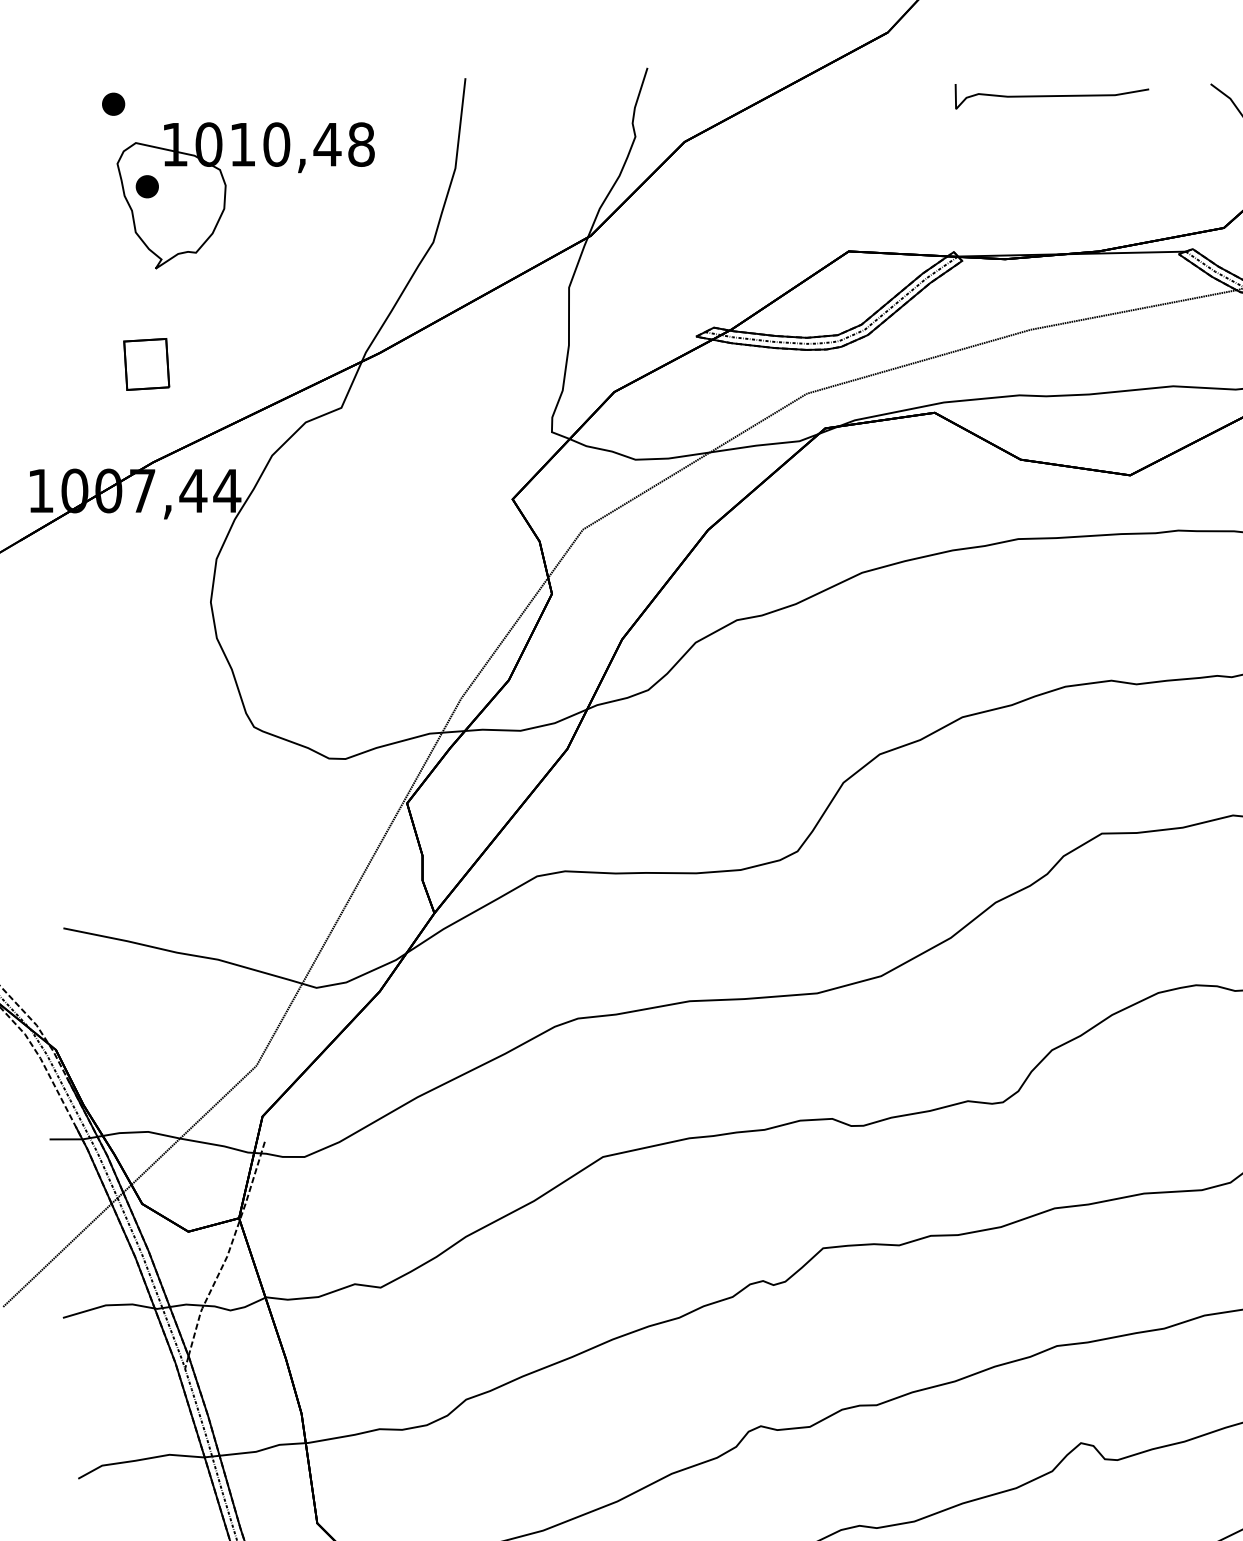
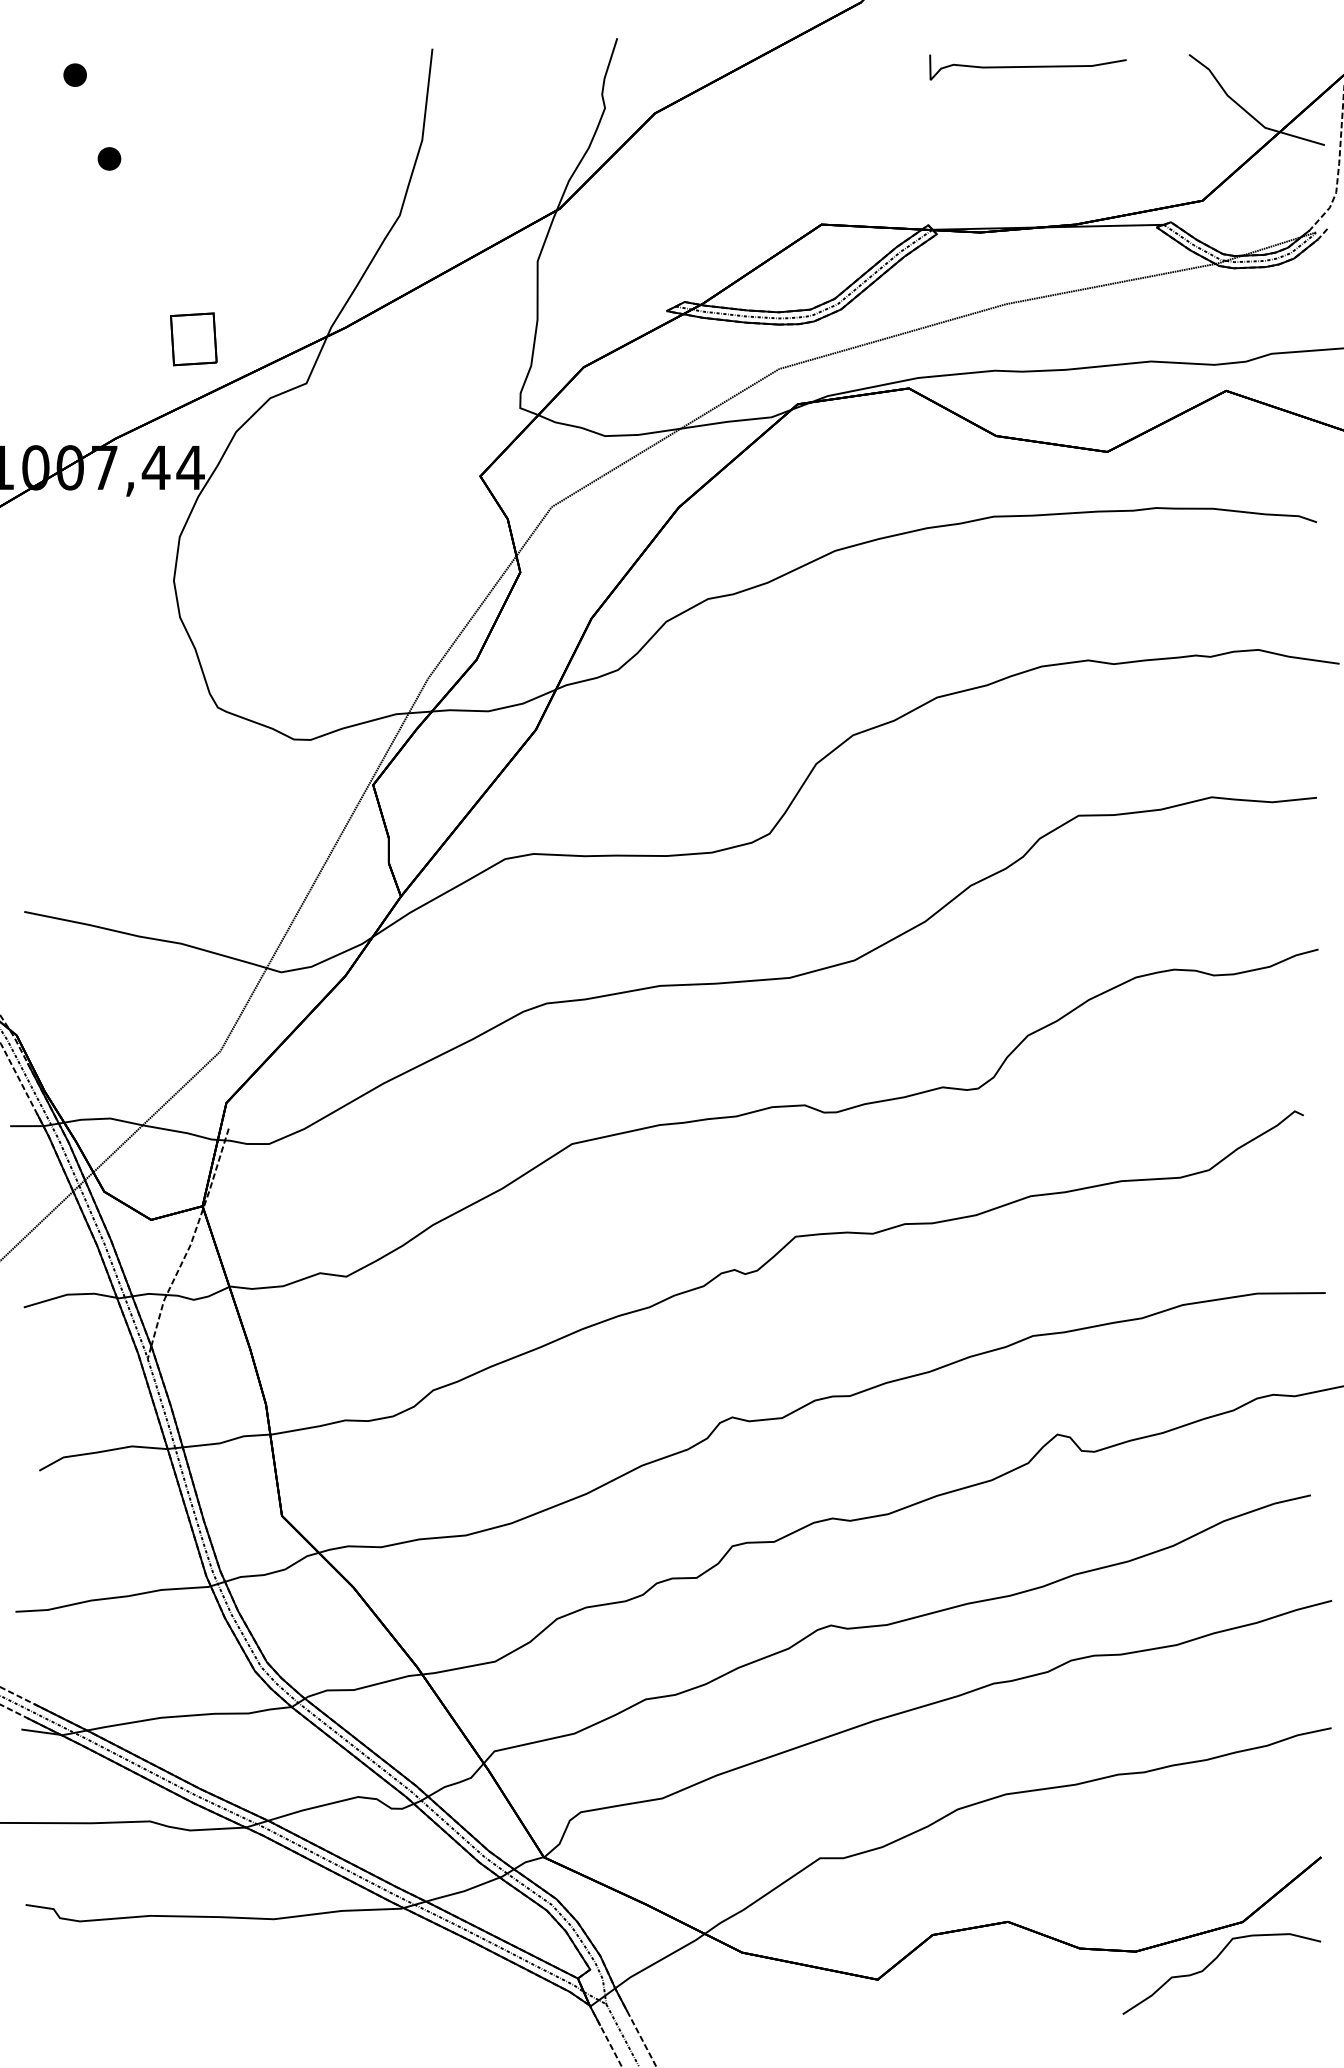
part: (226, 195) -> (189, 167), removed
part: (146, 364) -> (193, 339), moved

